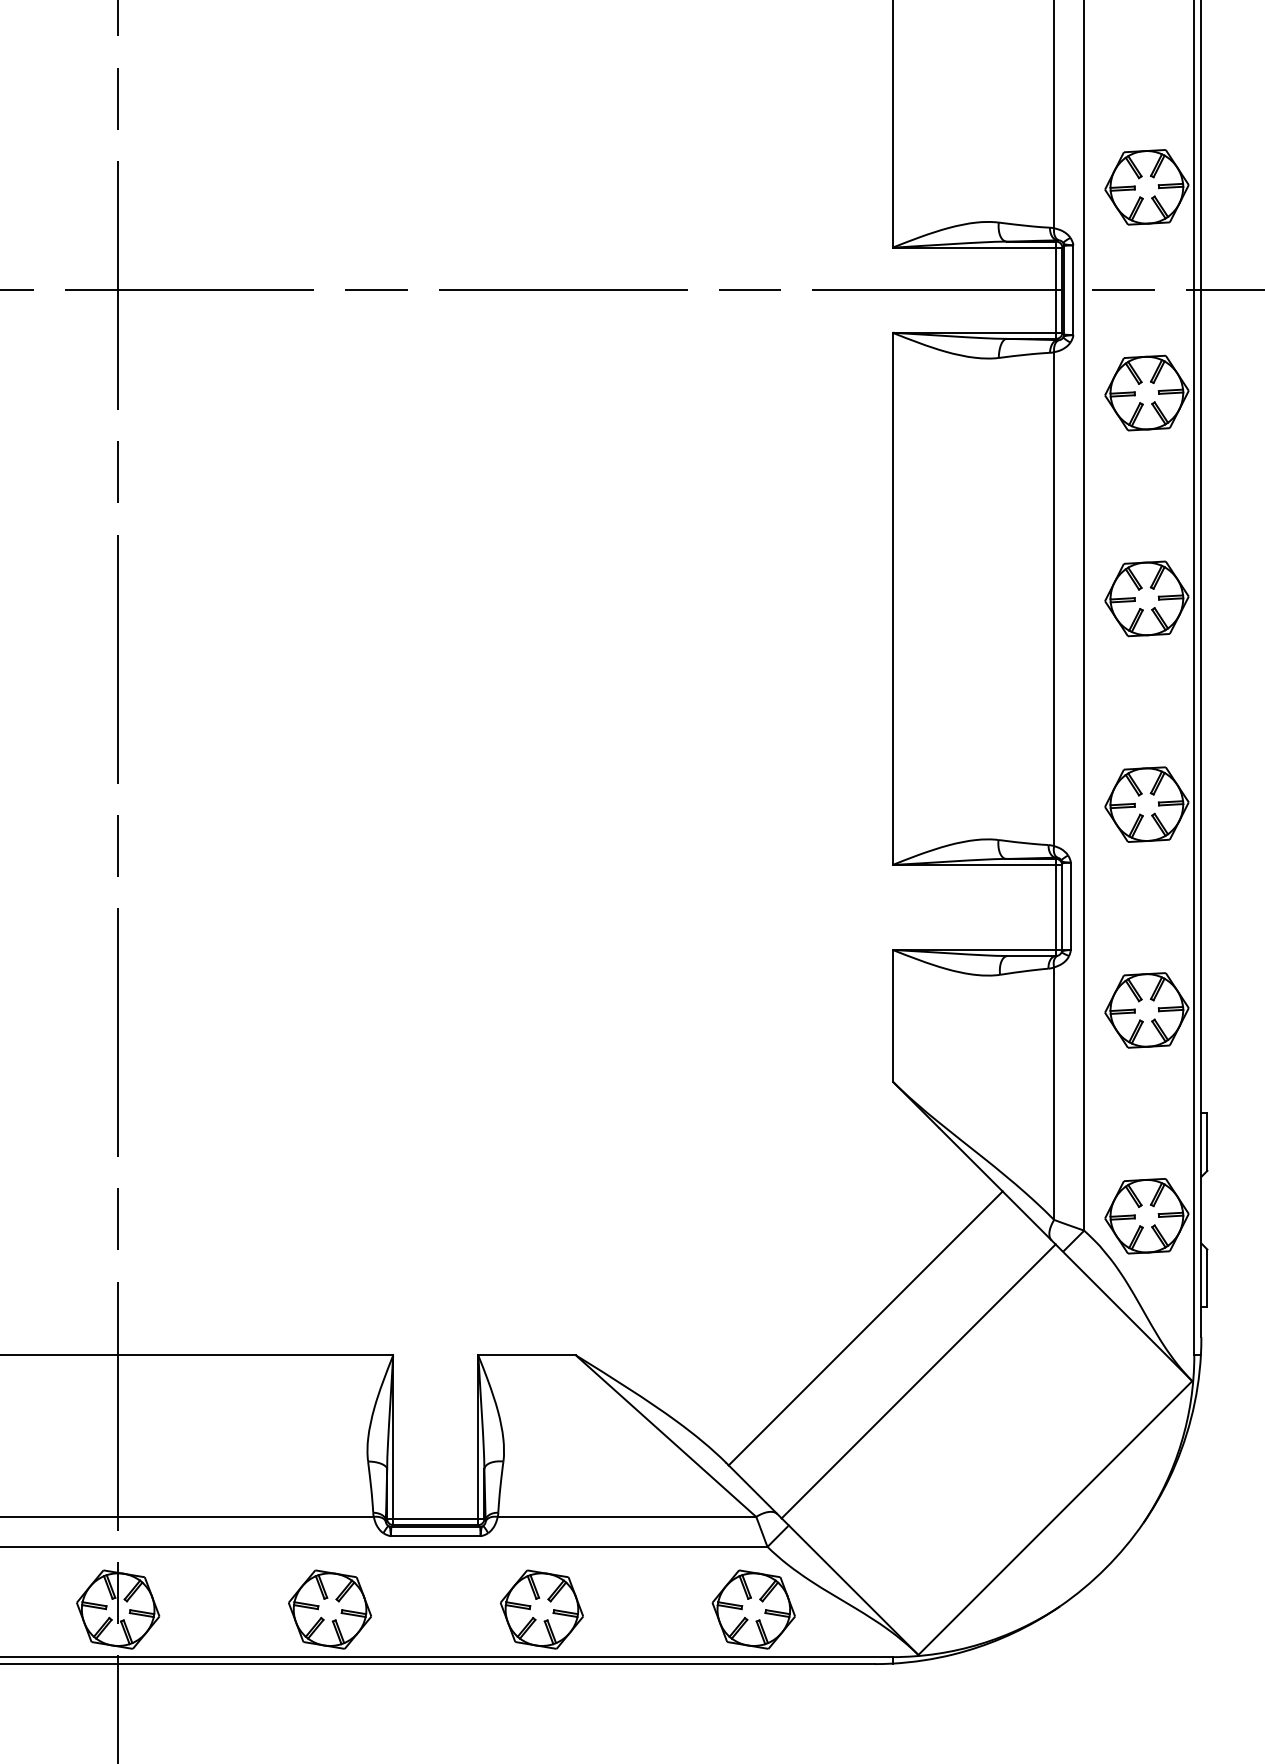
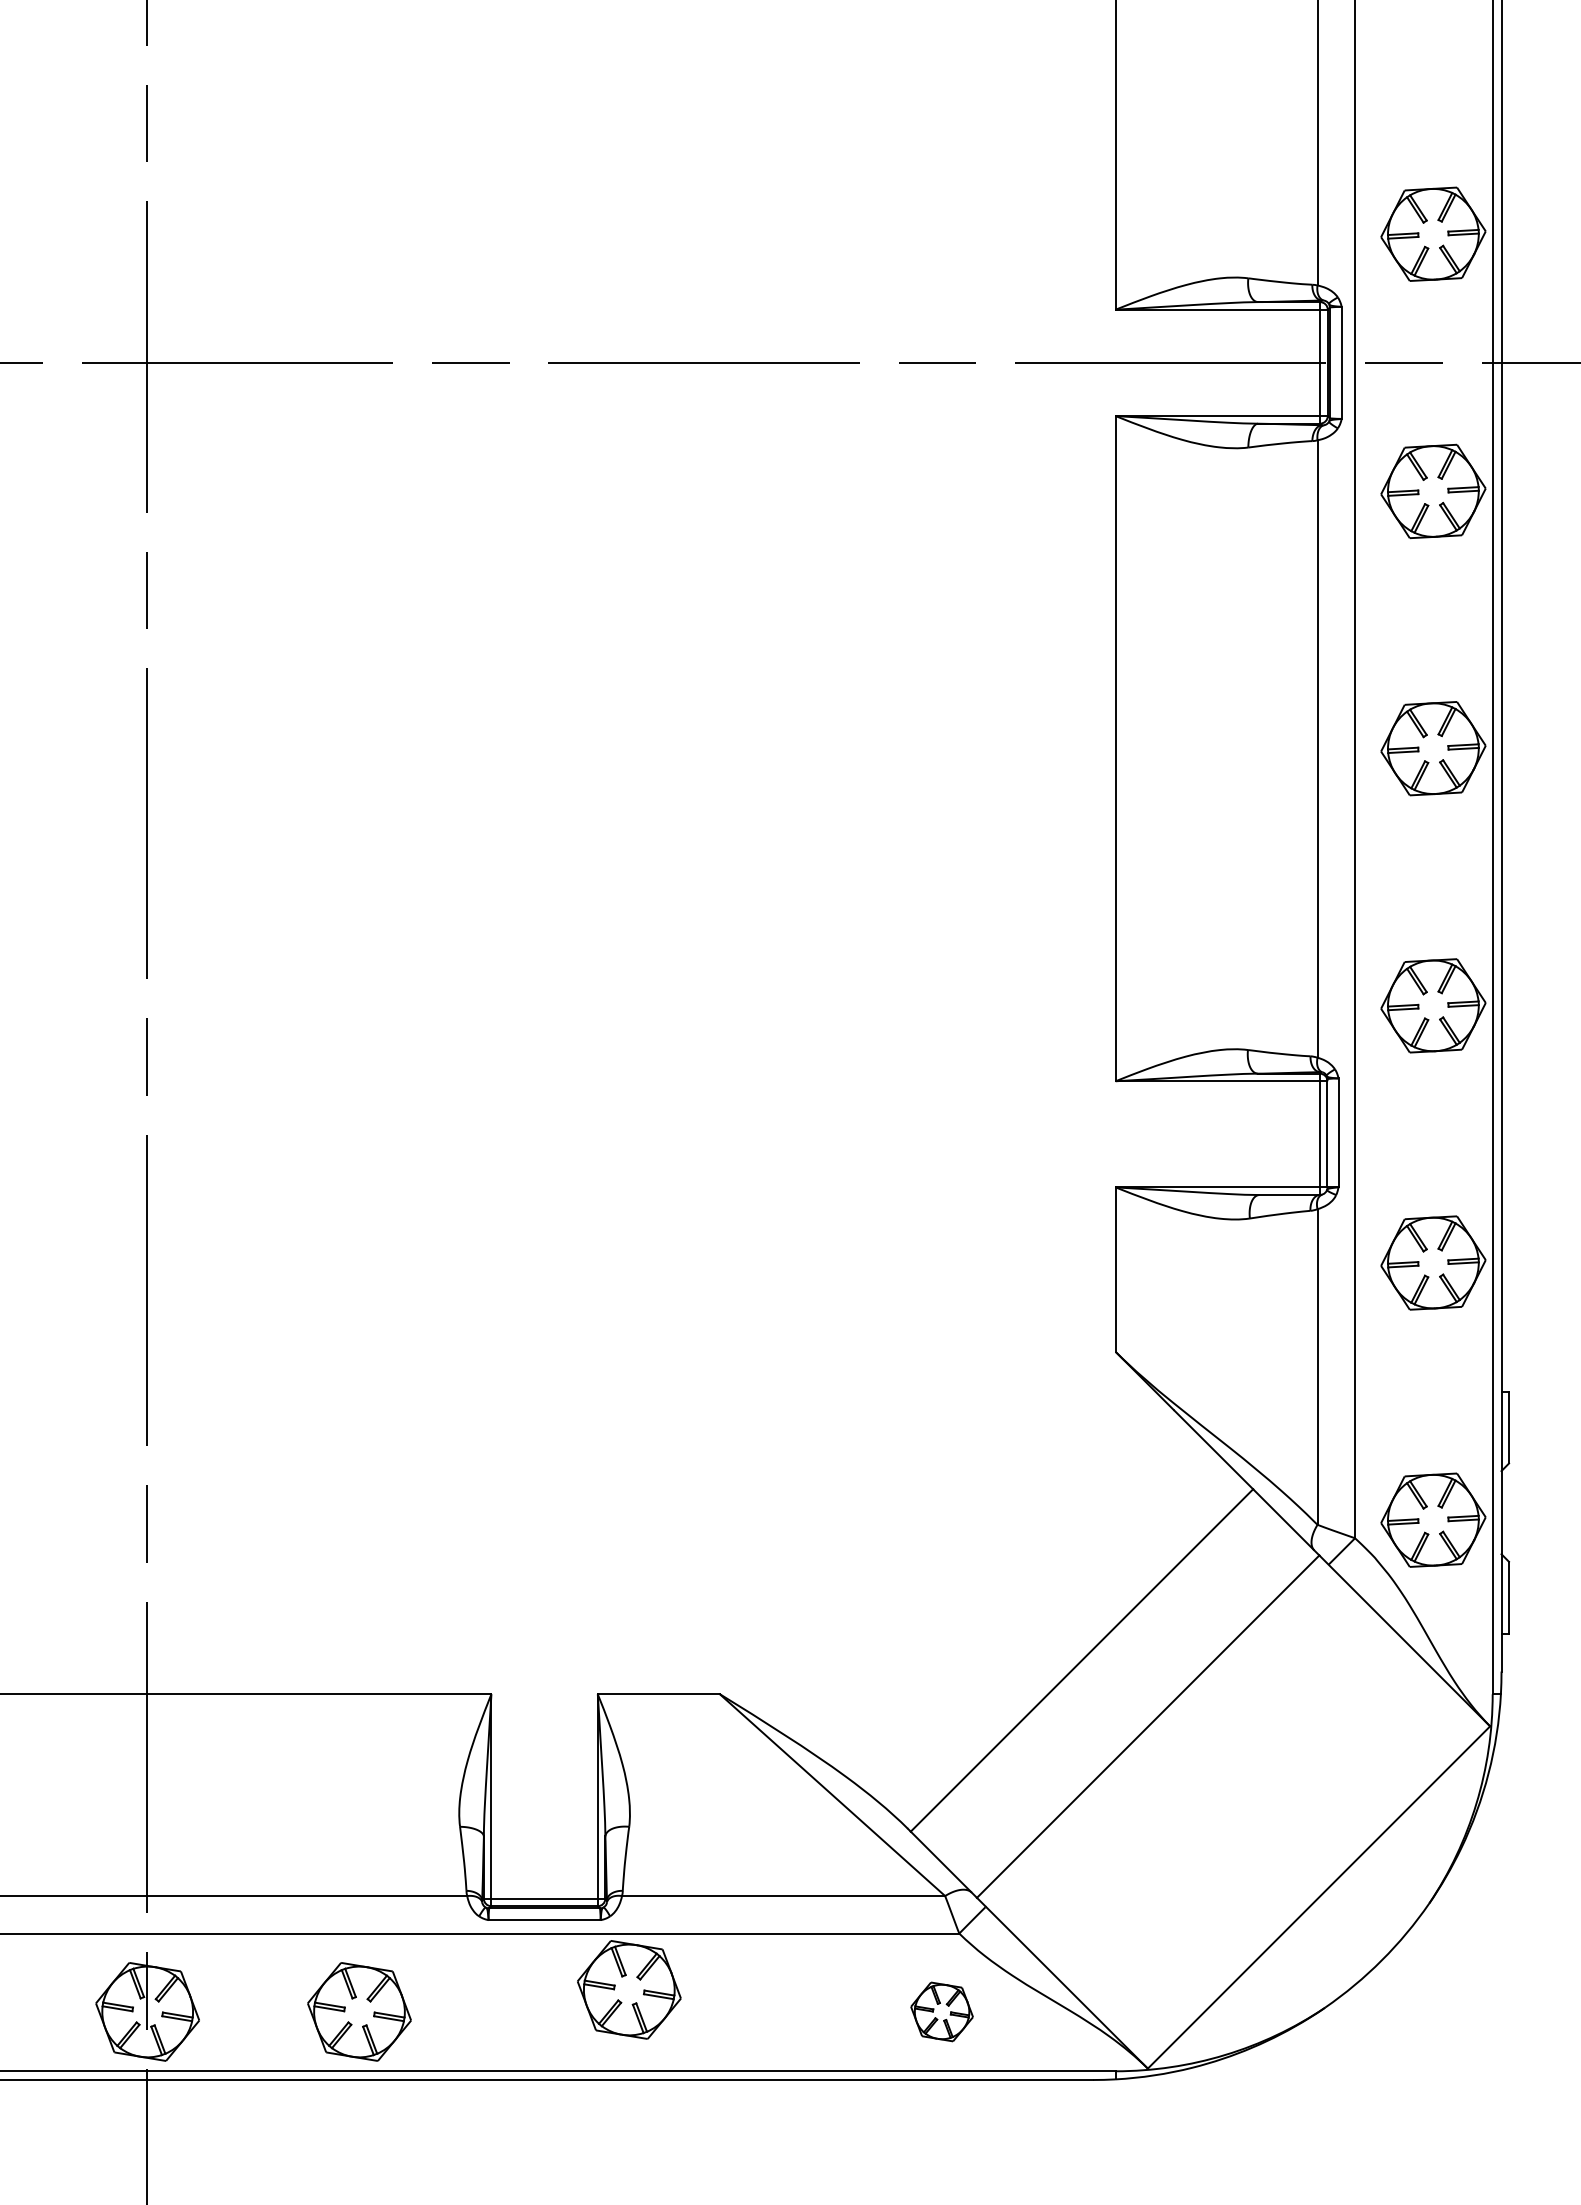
part: (330, 1609) -> (359, 2011), moved
part: (542, 1609) -> (629, 1989), moved
part: (753, 1609) -> (941, 2011), size x0.6

